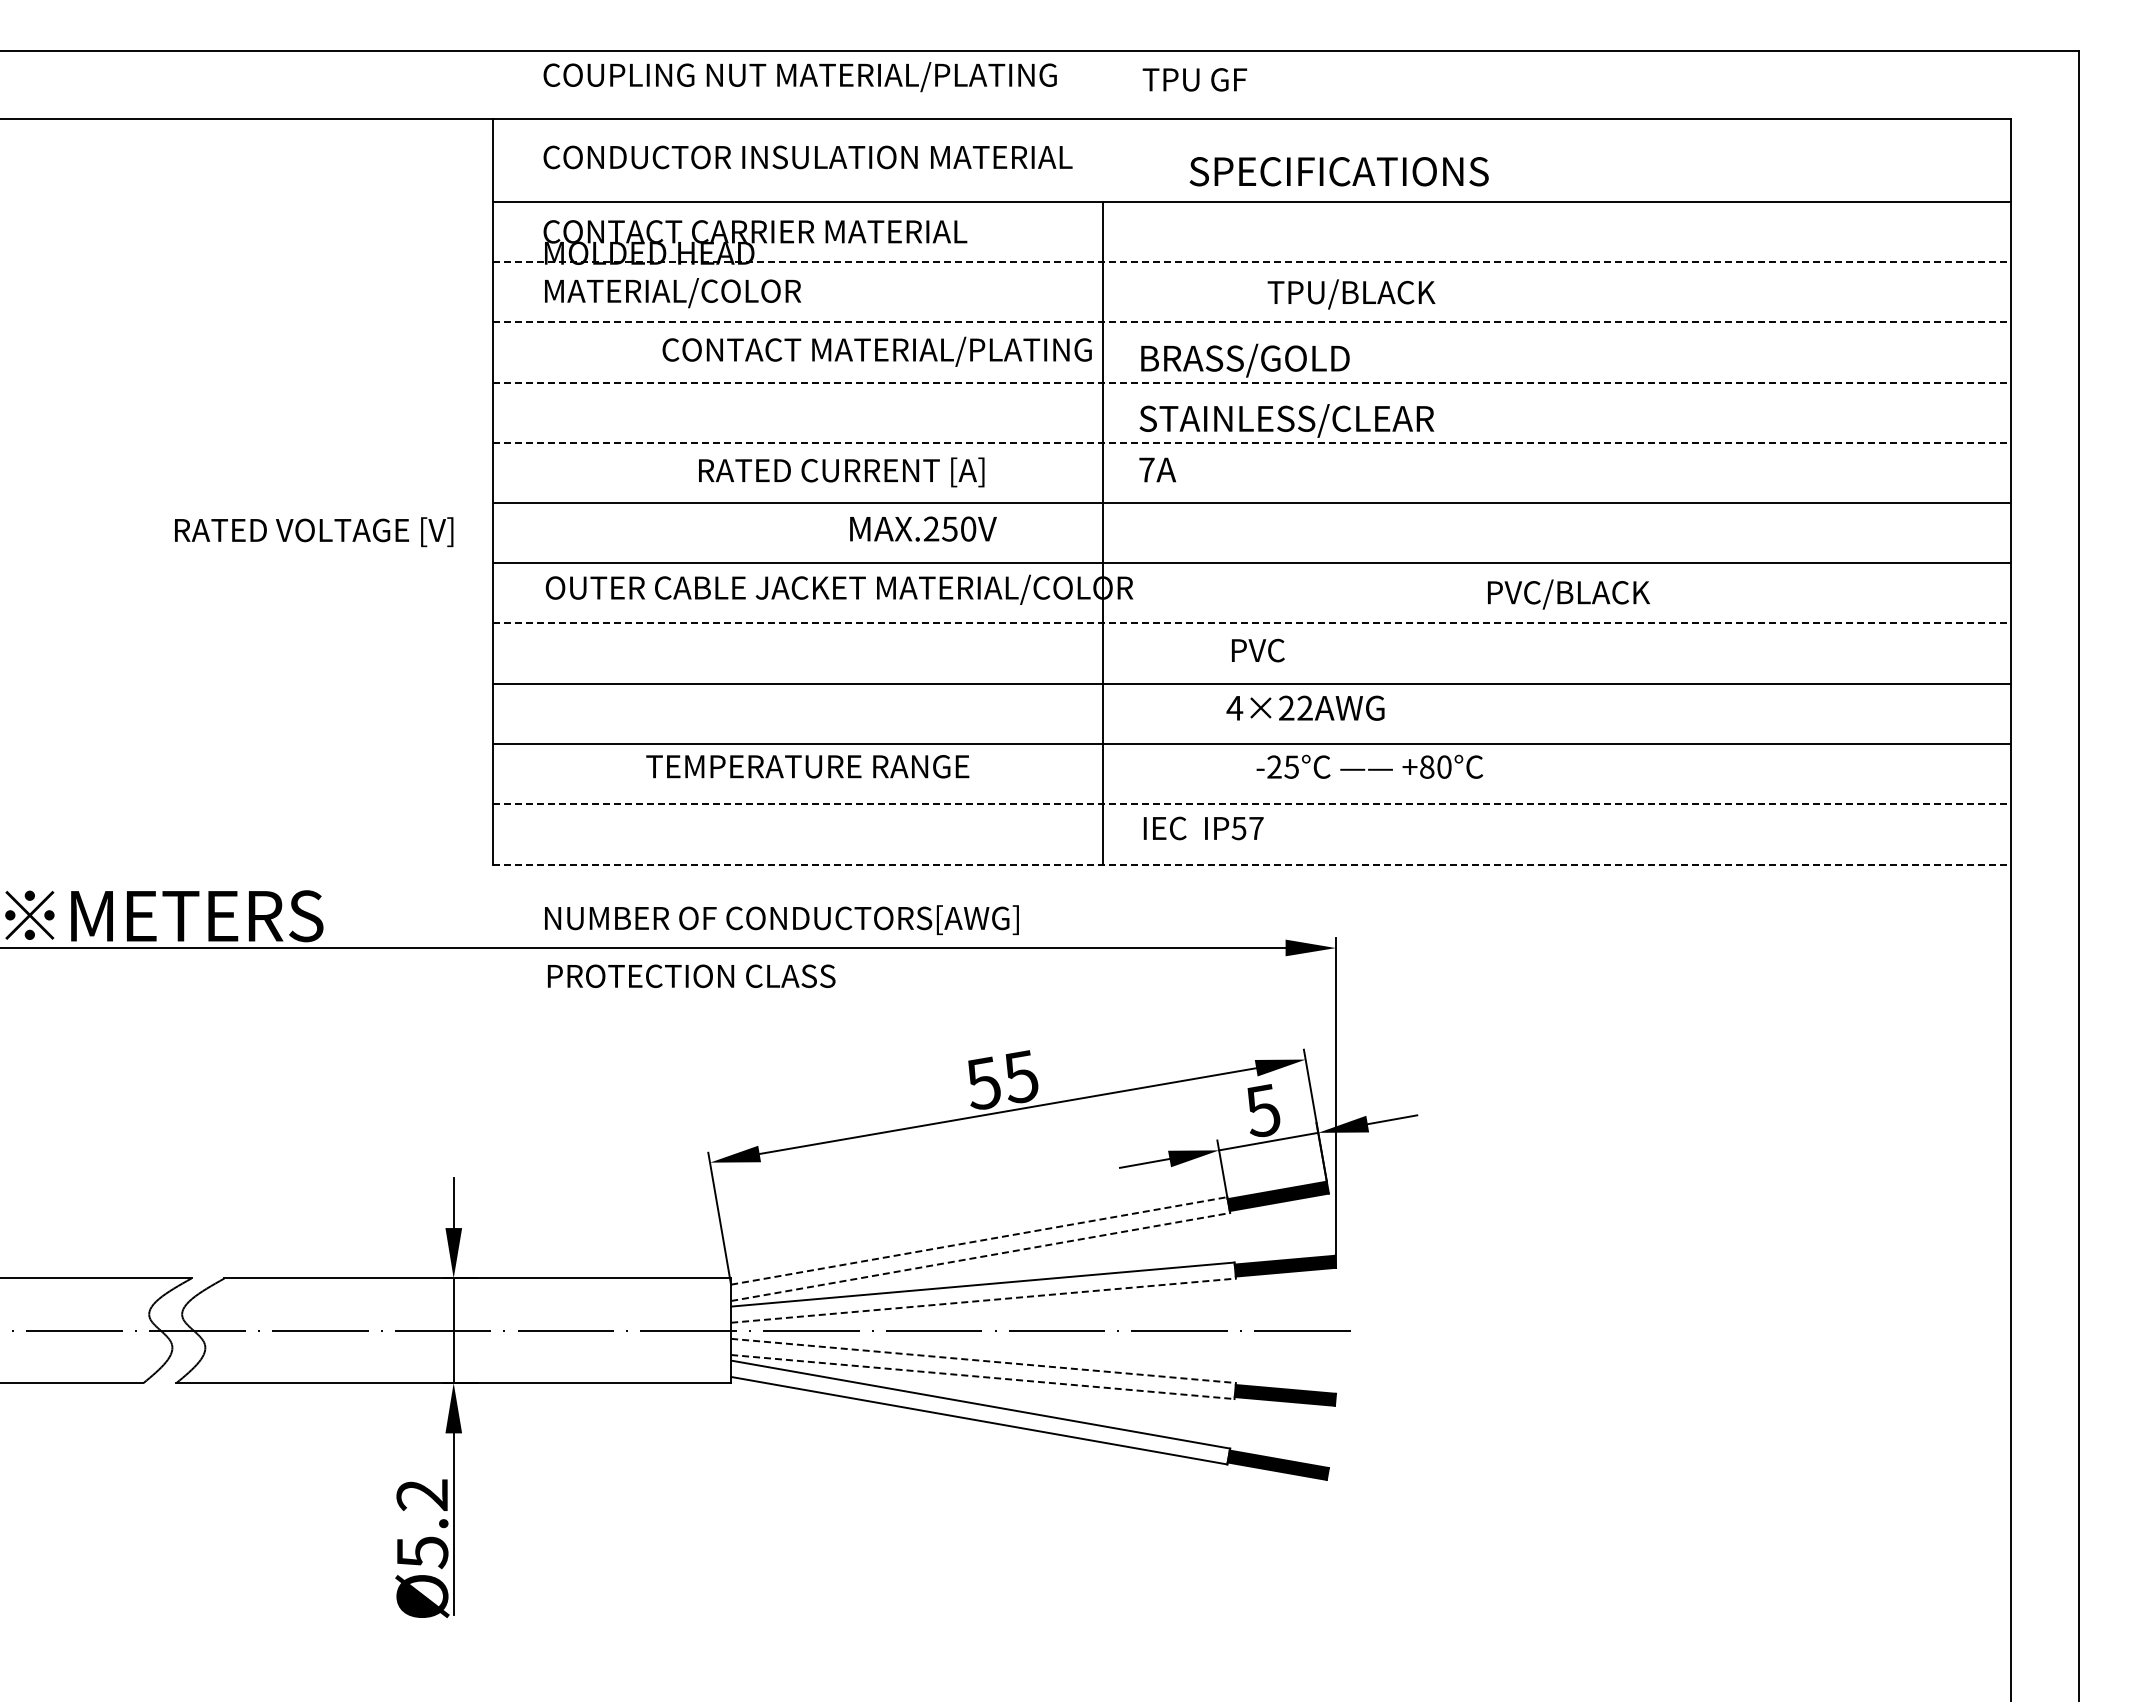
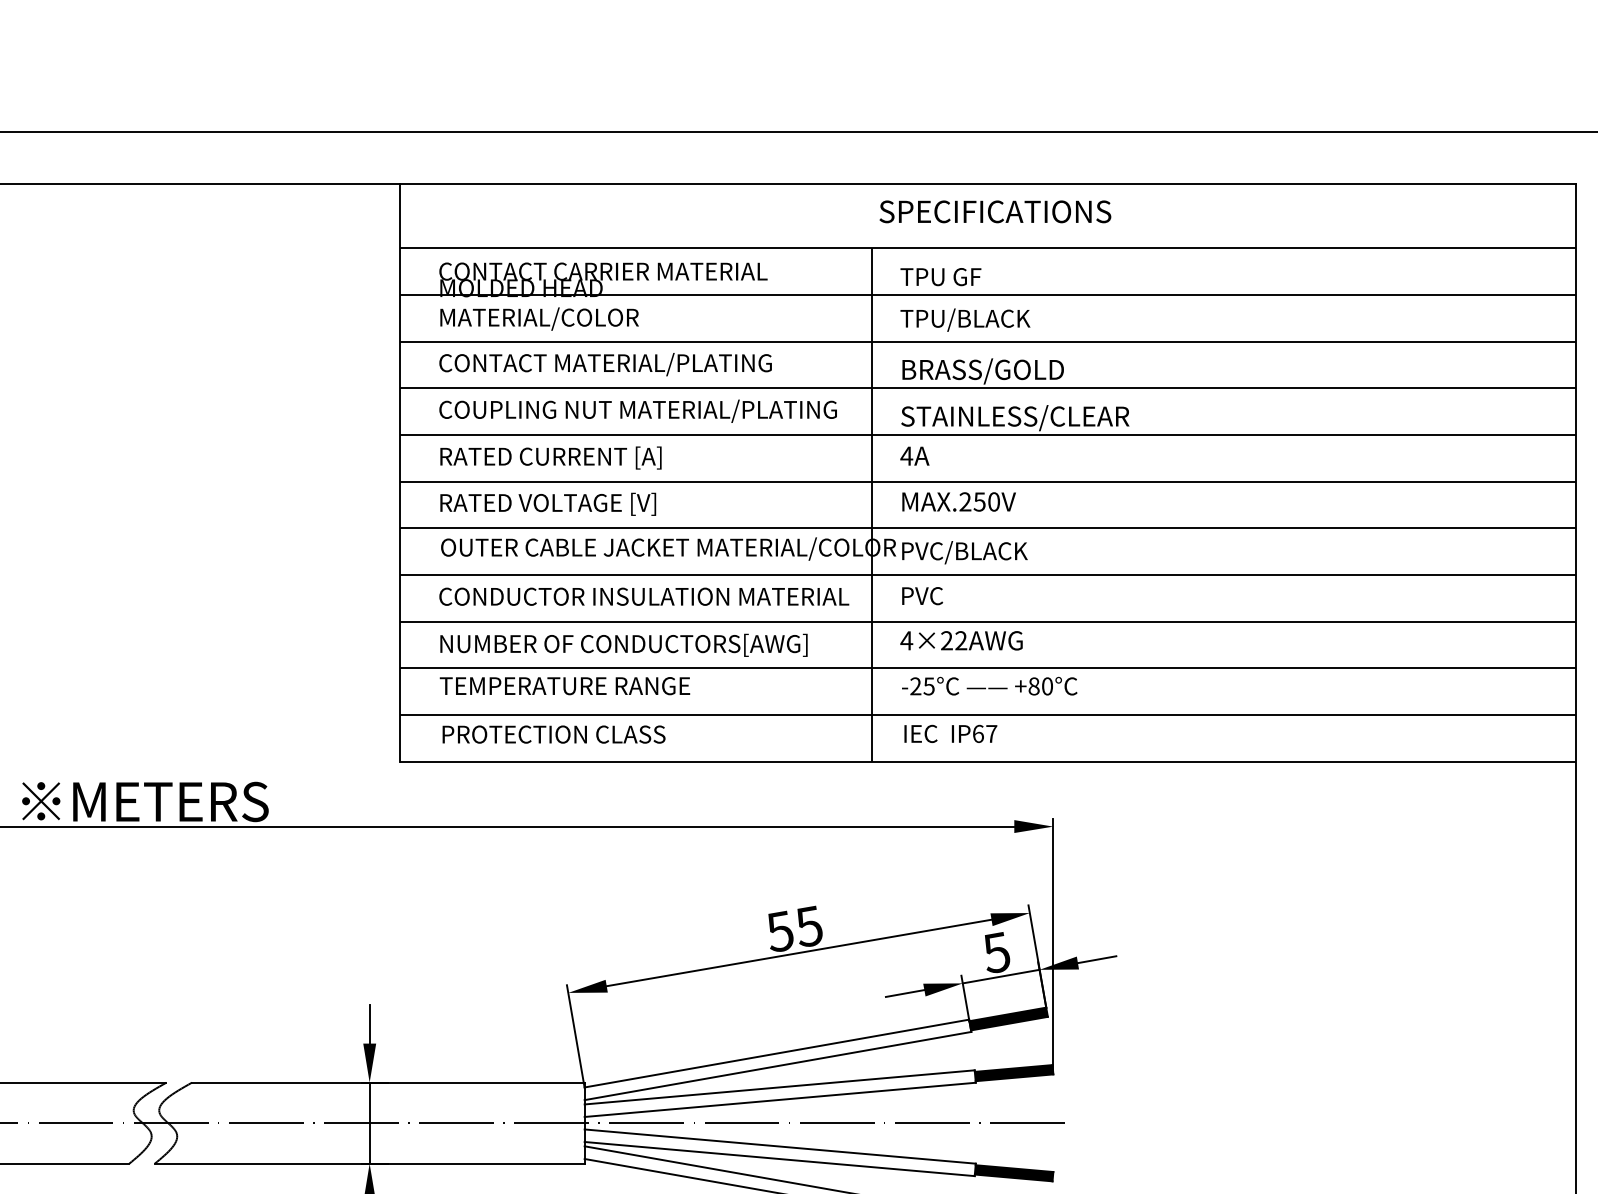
text: (799, 77) -> (637, 411), moved
text: (1194, 79) -> (940, 276), moved
text: (807, 157) -> (643, 596), moved
text: (1338, 171) -> (994, 211), moved
line: (1252, 262) -> (988, 295), dashed -> solid
text: (1351, 294) -> (965, 320), moved
line: (1252, 322) -> (988, 341), dashed -> solid
text: (876, 351) -> (605, 364), moved
line: (1252, 382) -> (988, 388), dashed -> solid
line: (1252, 442) -> (988, 434), dashed -> solid
text: (1146, 469) -> (906, 455), 7A -> 4A
text: (841, 472) -> (550, 458), moved
text: (923, 528) -> (959, 501), moved
text: (314, 532) -> (548, 504), moved
text: (1568, 594) -> (964, 552), moved
line: (1252, 623) -> (988, 575), dashed -> solid
text: (1258, 650) -> (922, 596), moved
text: (1305, 707) -> (961, 640), moved
text: (807, 766) -> (564, 685), moved
text: (1369, 766) -> (989, 685), moved
line: (1252, 804) -> (988, 715), dashed -> solid
text: (1238, 828) -> (977, 733), IP57 -> IP67
line: (1252, 864) -> (988, 761), dashed -> solid
text: (781, 919) -> (623, 644), moved
text: (691, 975) -> (553, 733), moved
line: (979, 1240) -> (777, 1053), dashed -> solid
line: (981, 1256) -> (778, 1065), dashed -> solid
line: (984, 1300) -> (780, 1099), dashed -> solid
line: (984, 1360) -> (780, 1146), dashed -> solid
line: (982, 1377) -> (779, 1159), dashed -> solid

